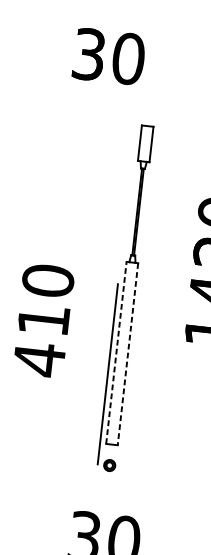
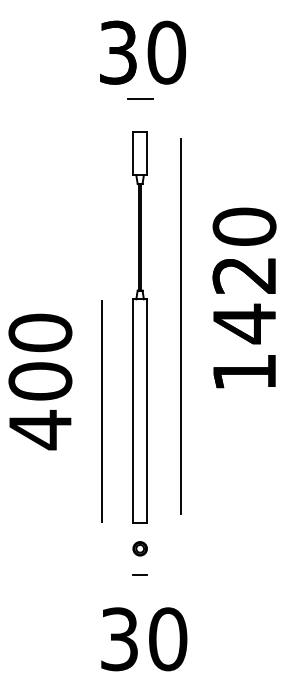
text: (108, 56) -> (142, 52), moved
line: (150, 99) -> (140, 99), added
line: (162, 288) -> (180, 326), added
text: (43, 320) -> (40, 381), 410 -> 400
line: (116, 353) -> (133, 411), dashed -> solid
line: (128, 354) -> (147, 411), dashed -> solid
line: (107, 374) -> (101, 411), moved
line: (106, 486) -> (139, 574), added

